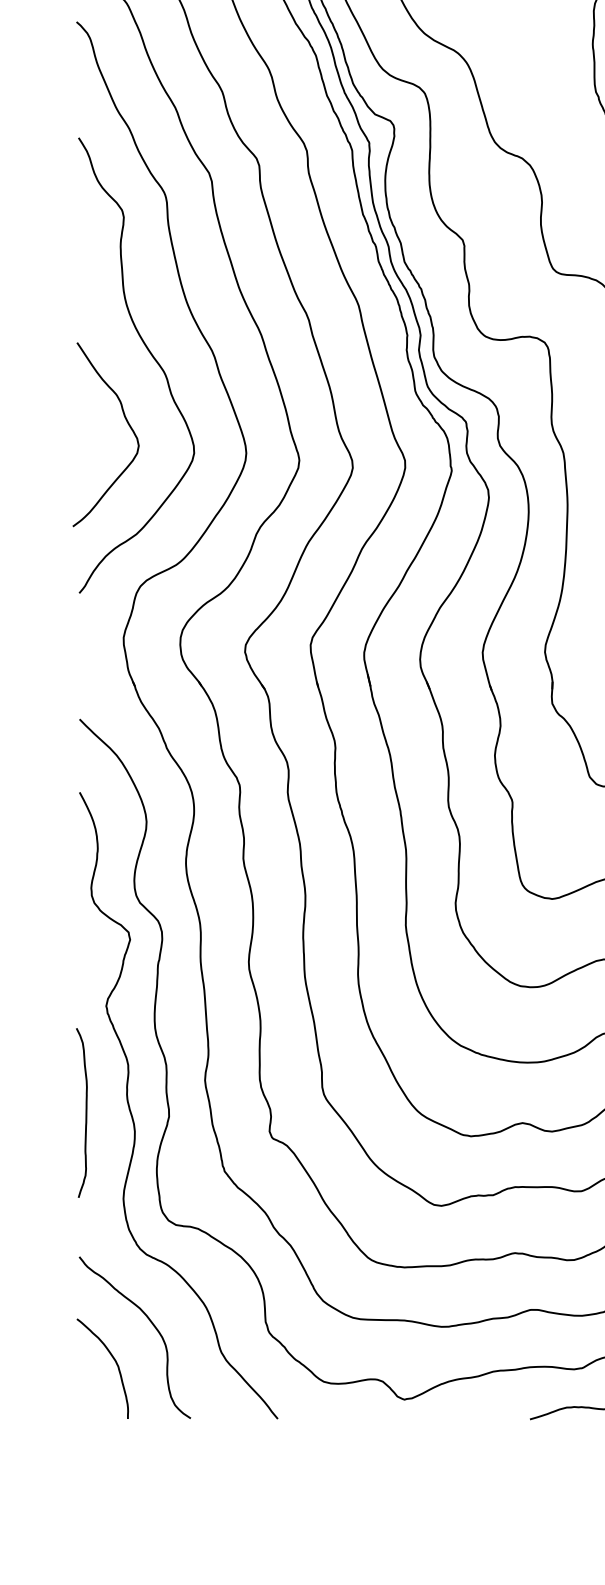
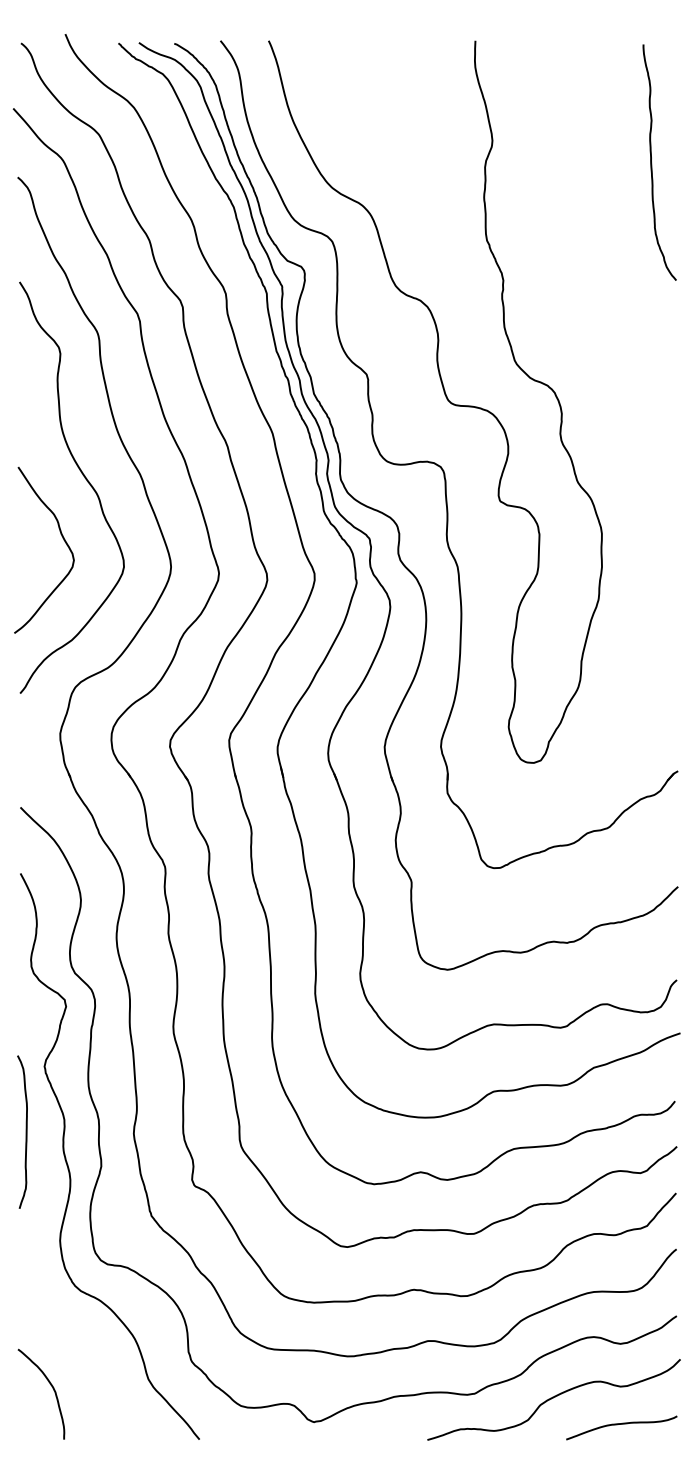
curve: (85, 1112) -> (25, 1131), moved
curve: (152, 1325) -> (86, 1355), removed

